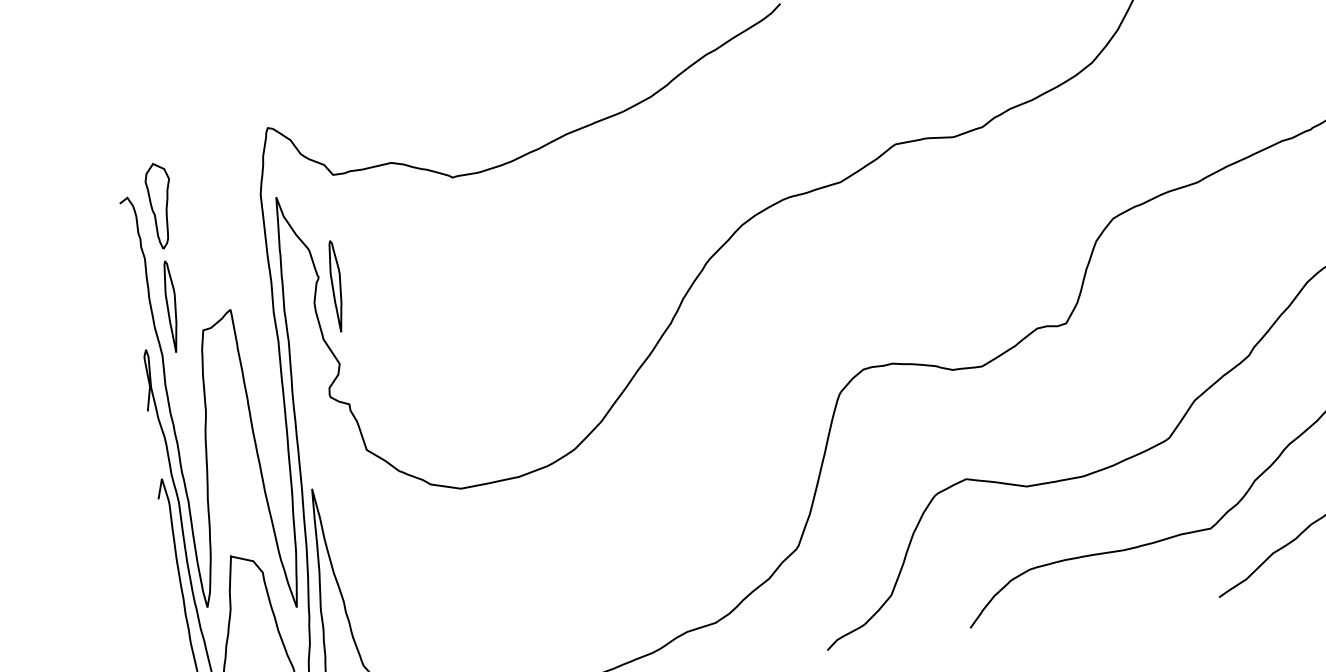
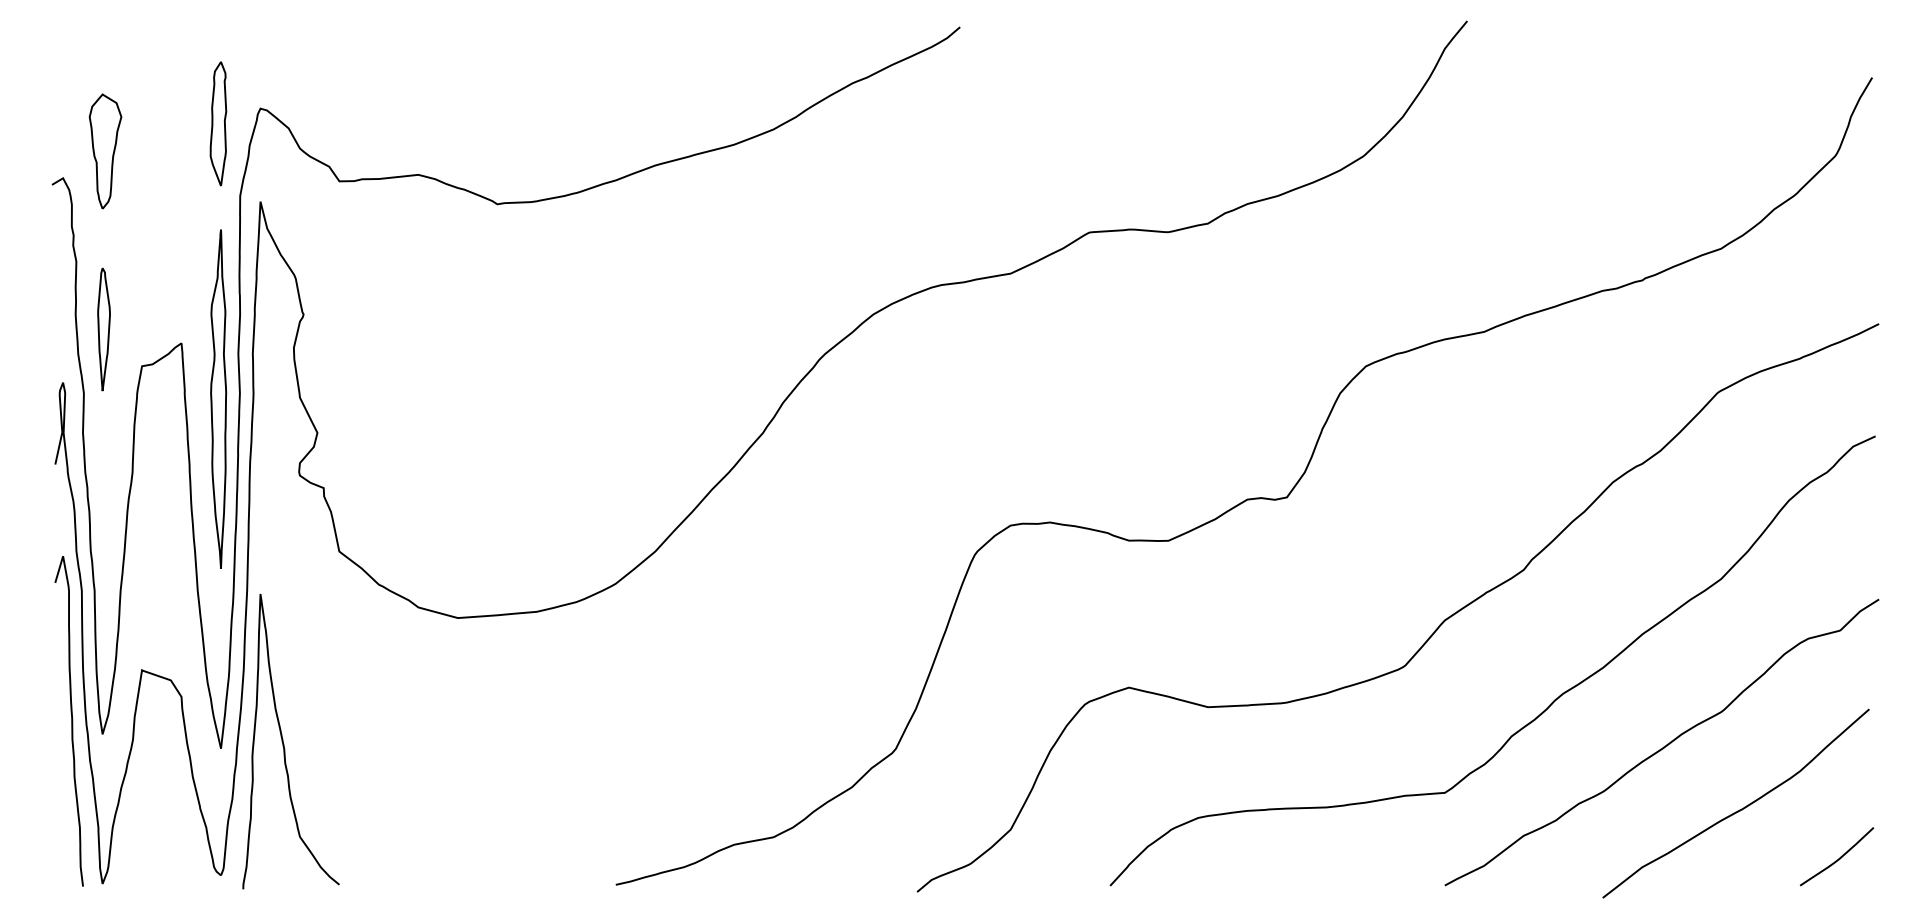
part: (237, 142) -> (218, 123), added
part: (160, 206) -> (105, 151), moved
part: (336, 286) -> (325, 329), removed
part: (263, 347) -> (218, 398), added

